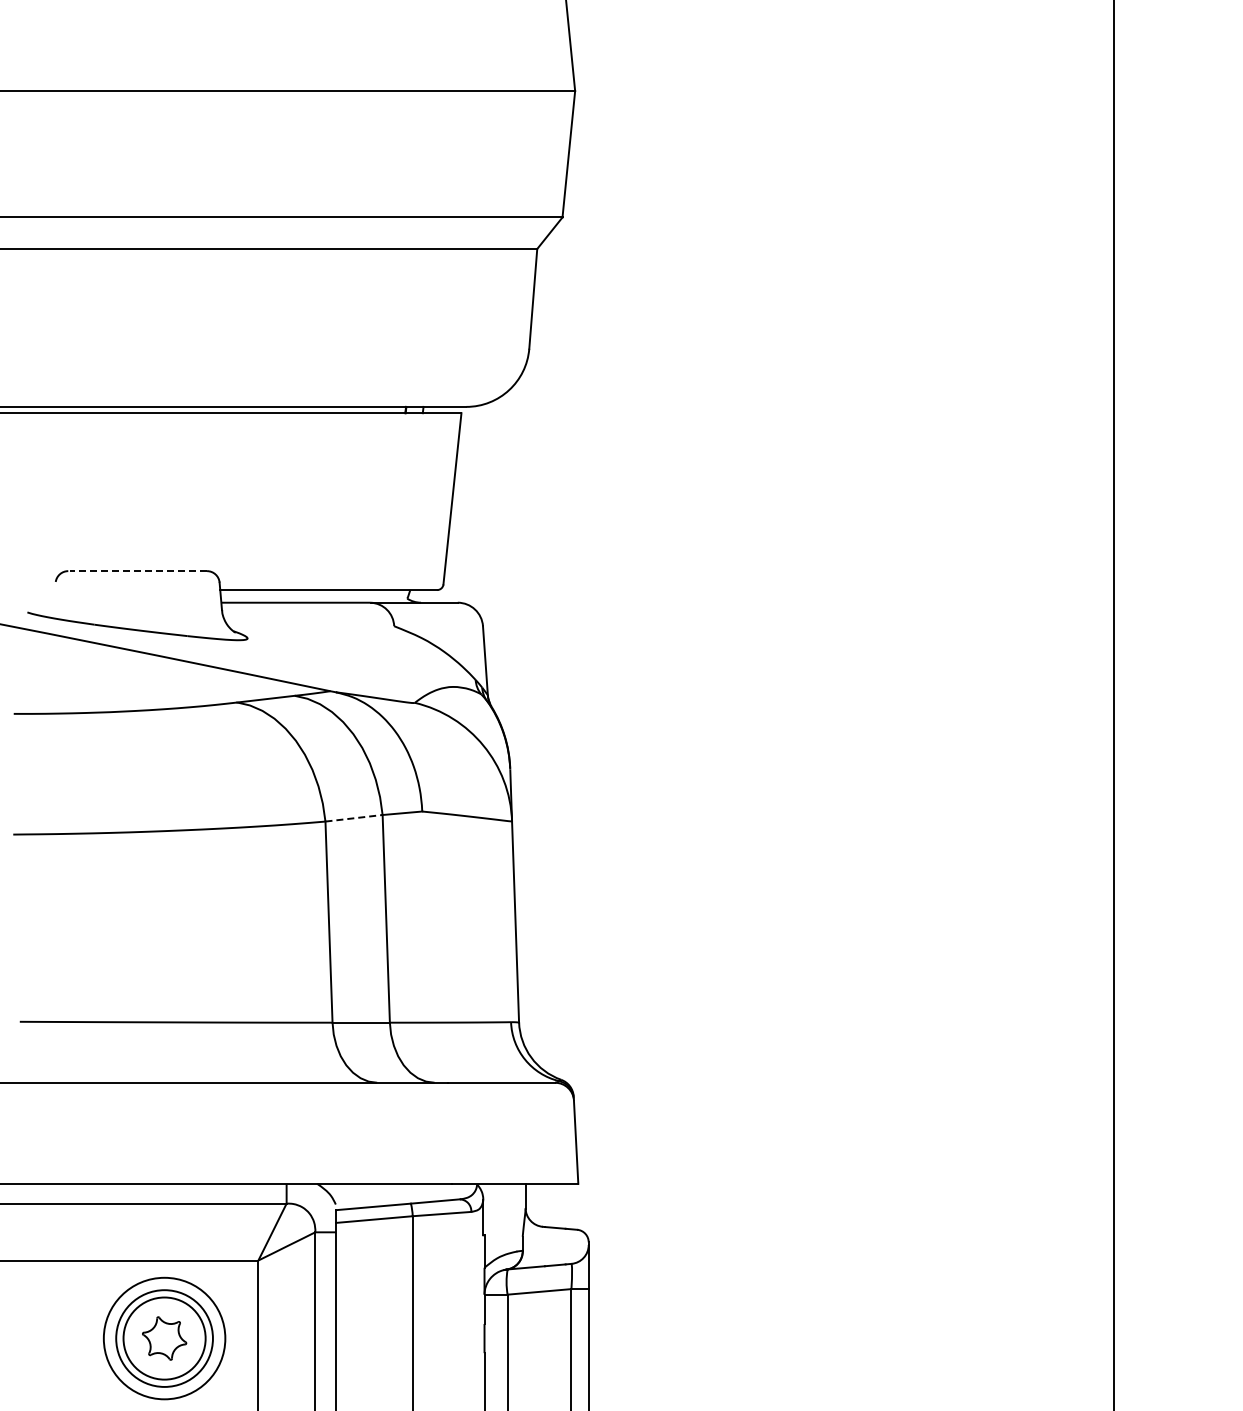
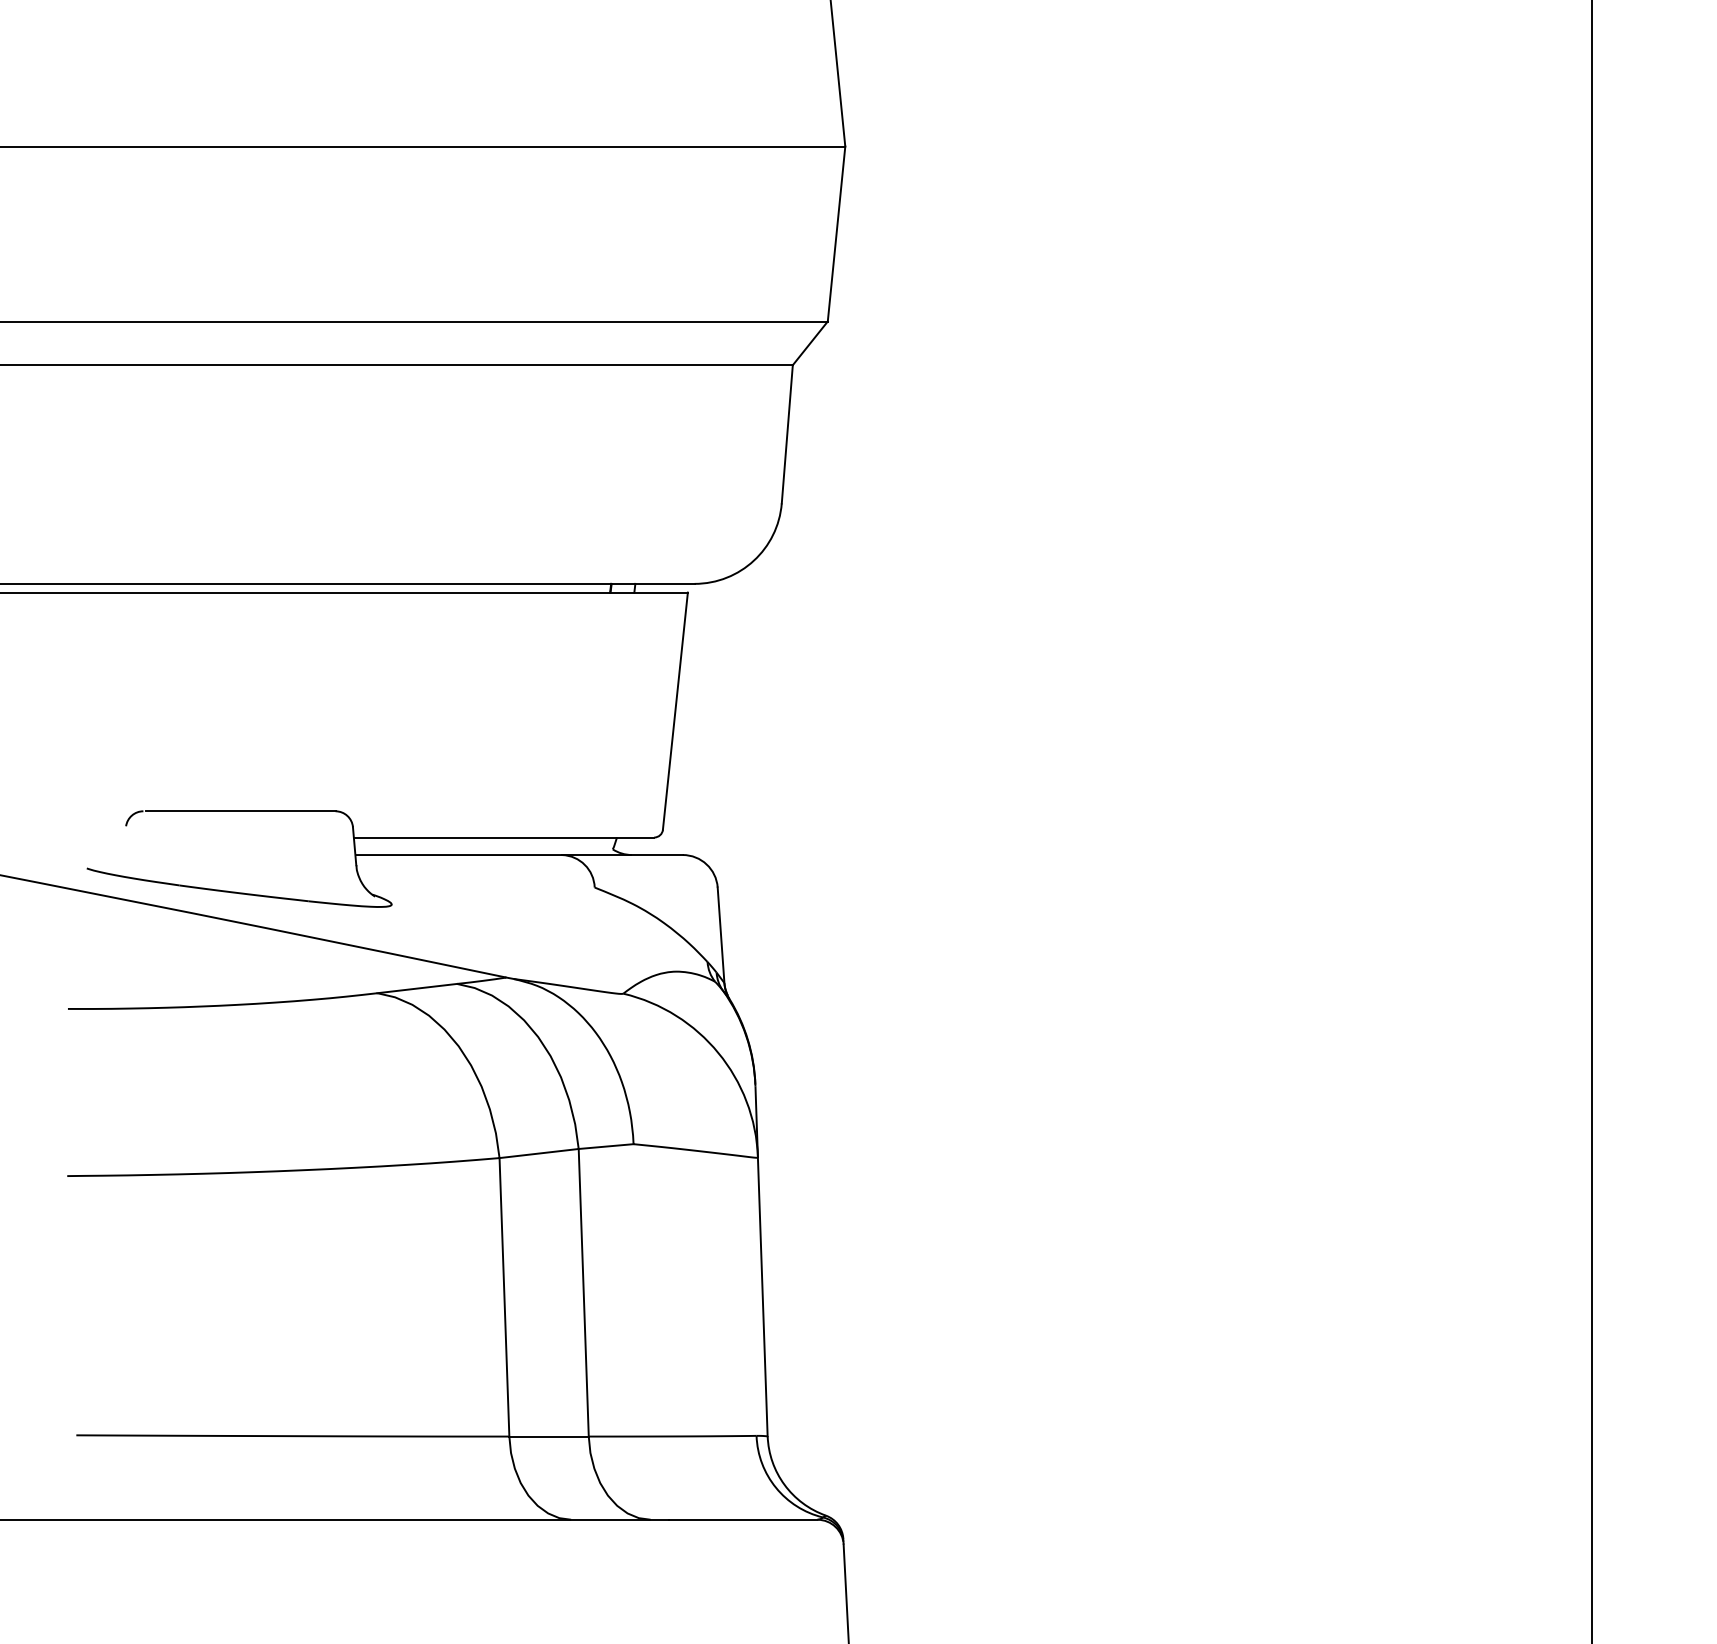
line: (138, 571) -> (240, 811), dashed -> solid
line: (354, 818) -> (539, 1153), dashed -> solid

